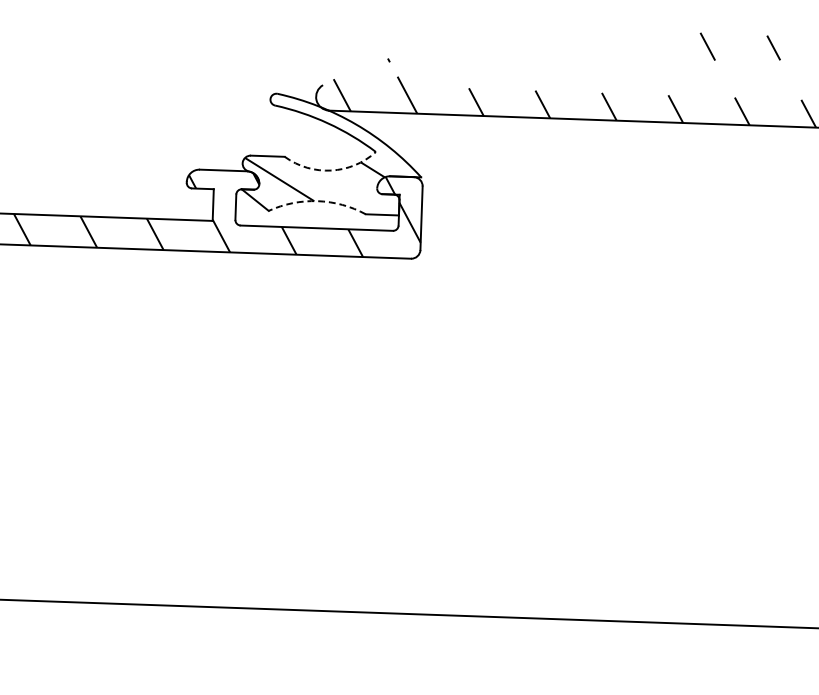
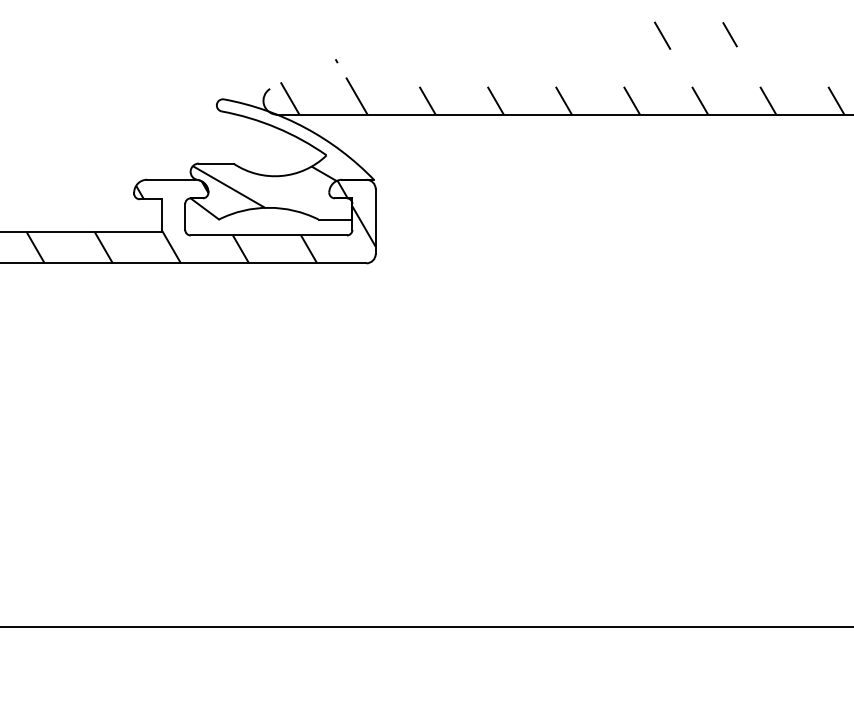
arc: (331, 170) -> (281, 175), dashed -> solid
arc: (317, 200) -> (268, 207), dashed -> solid

